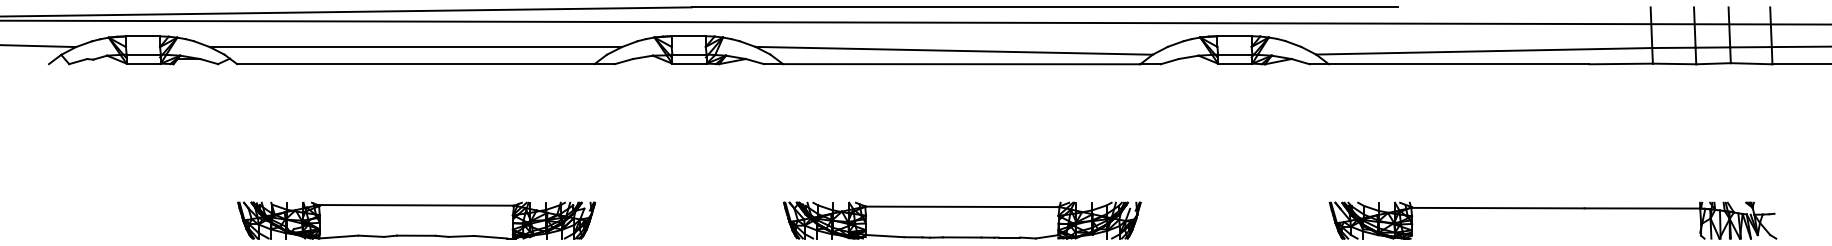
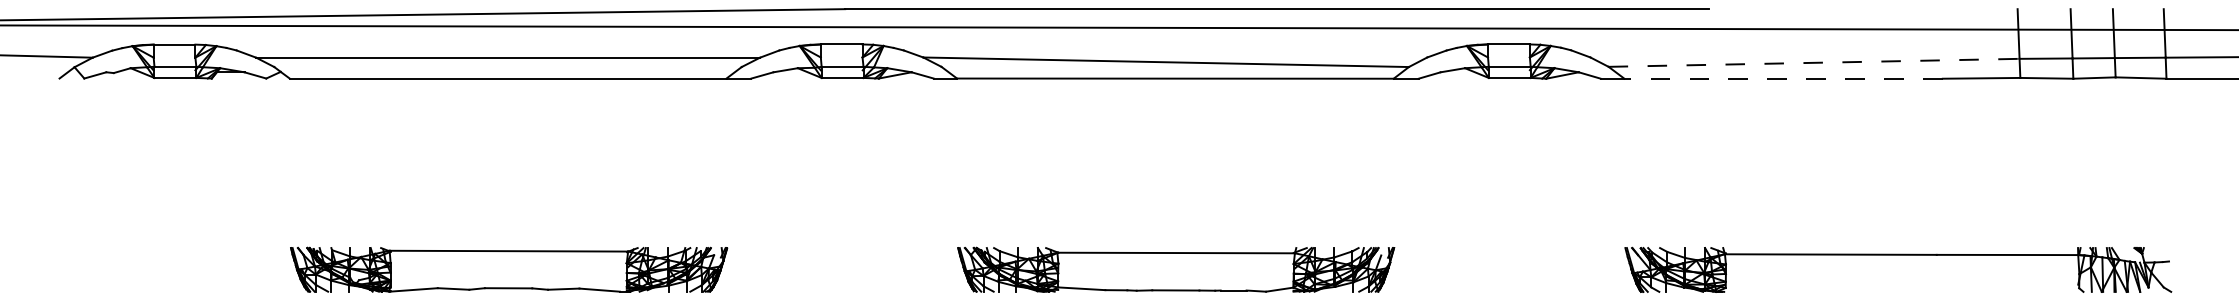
line: (1484, 51) -> (1814, 62), solid -> dashed
line: (1459, 64) -> (1783, 78), solid -> dashed

